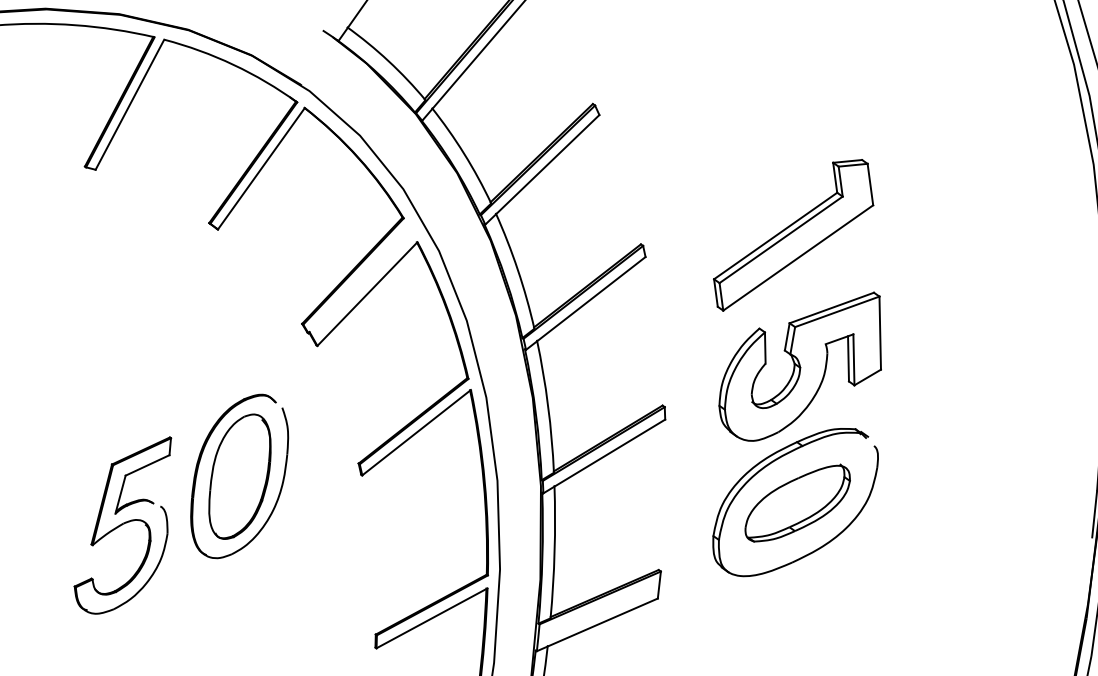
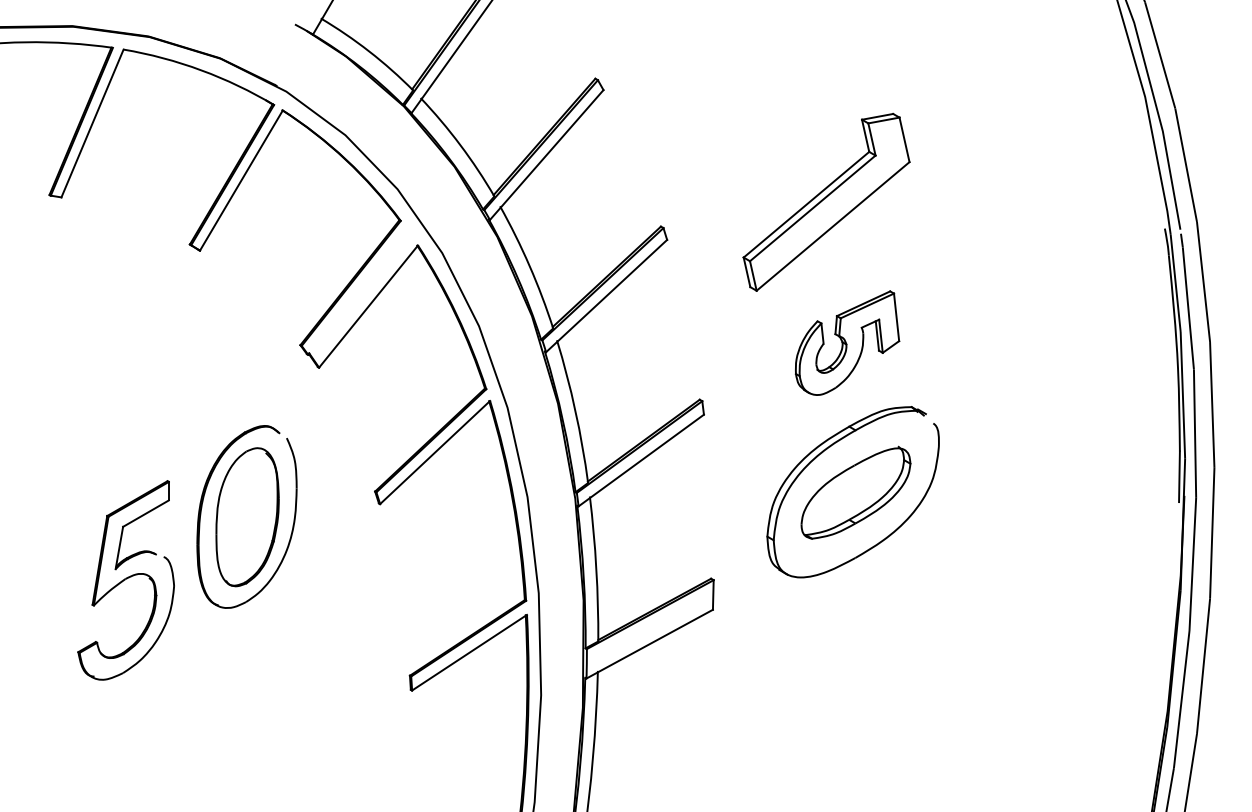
part: (802, 365) -> (847, 342), size x0.6

